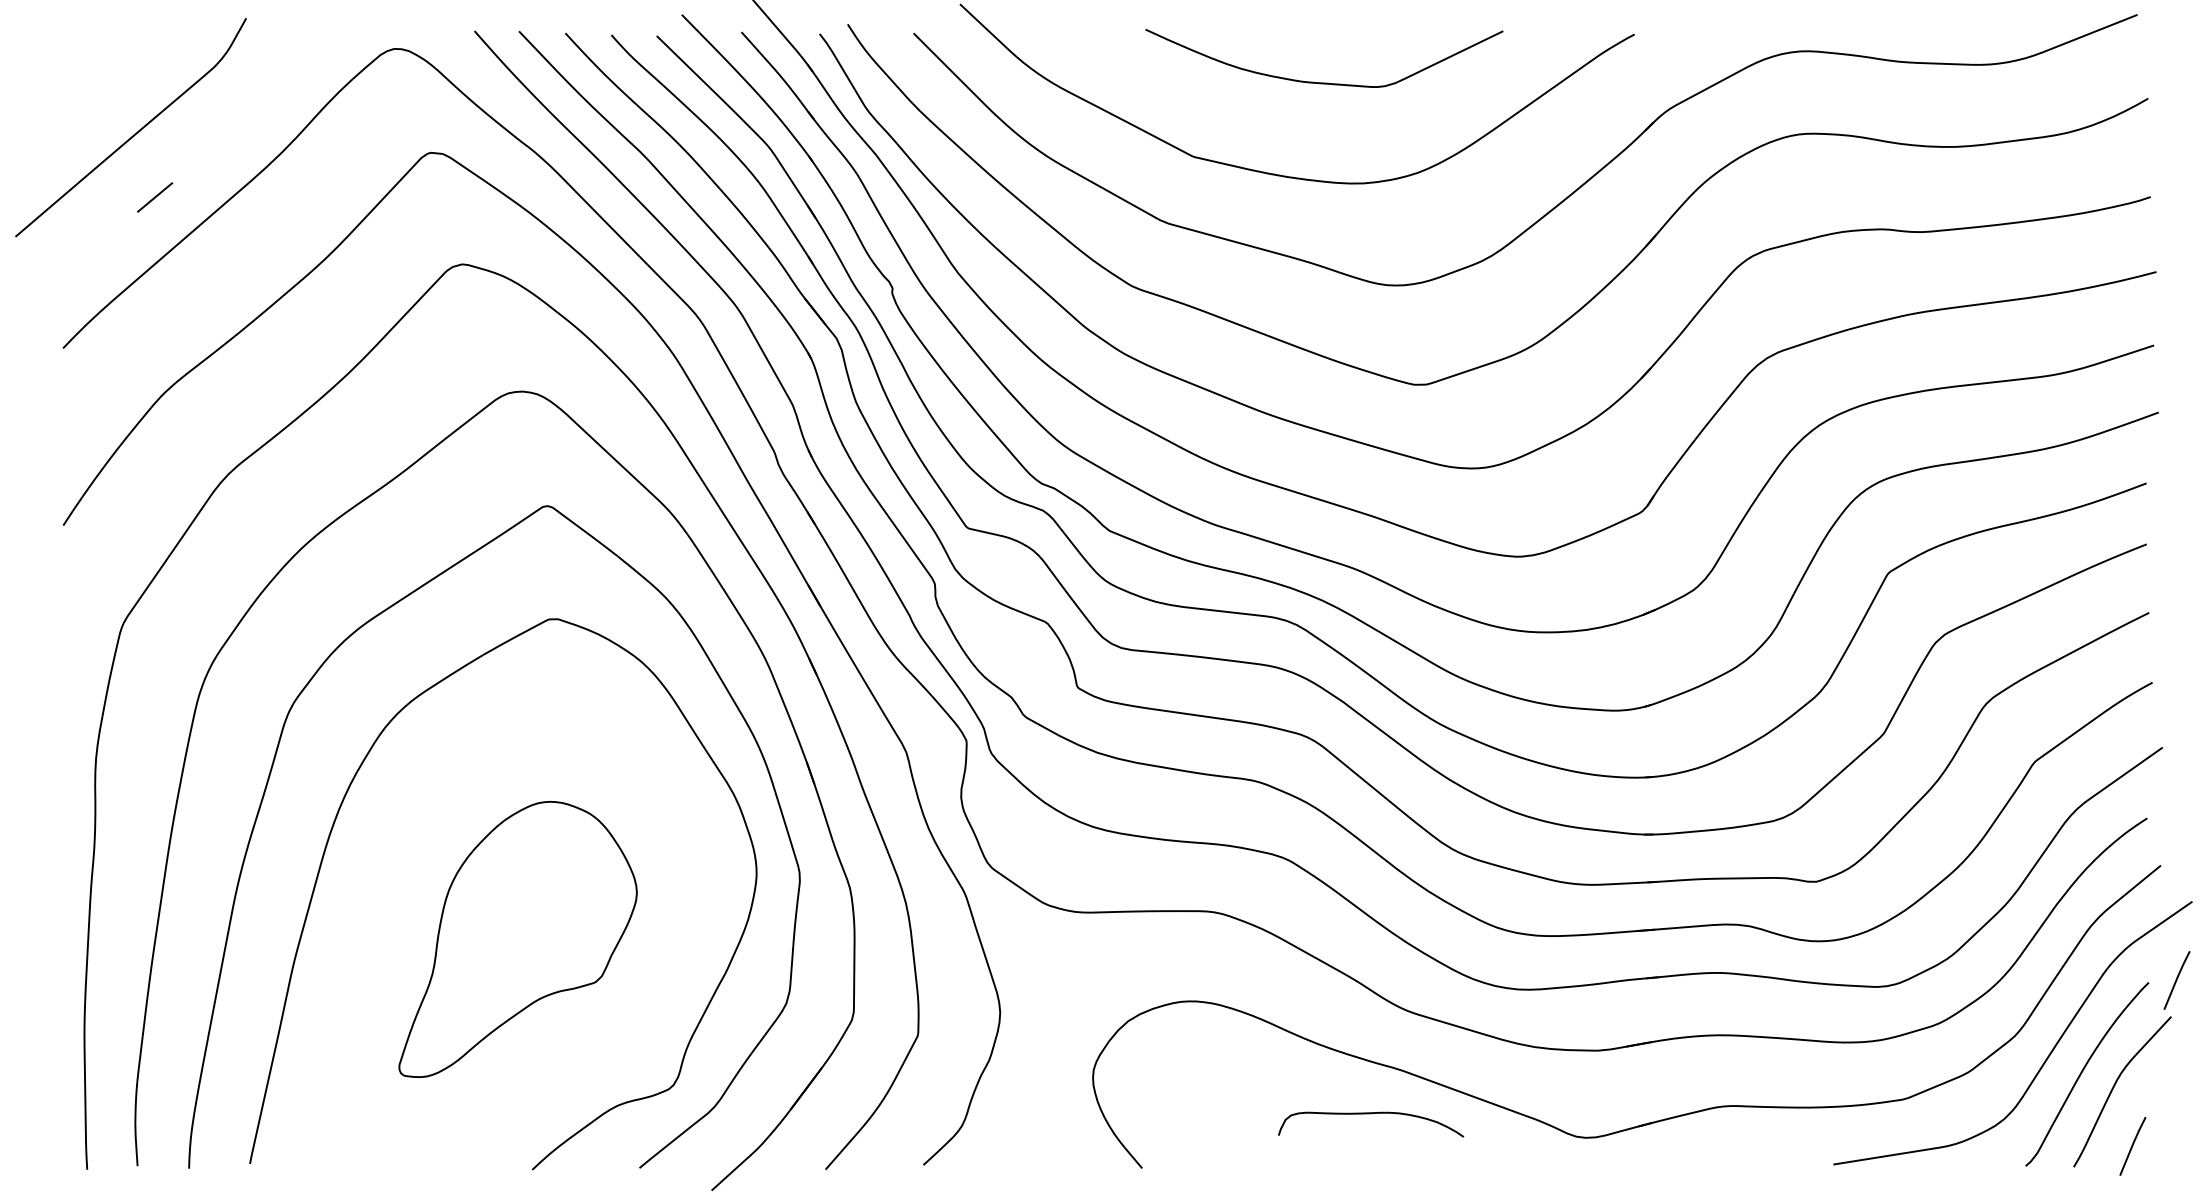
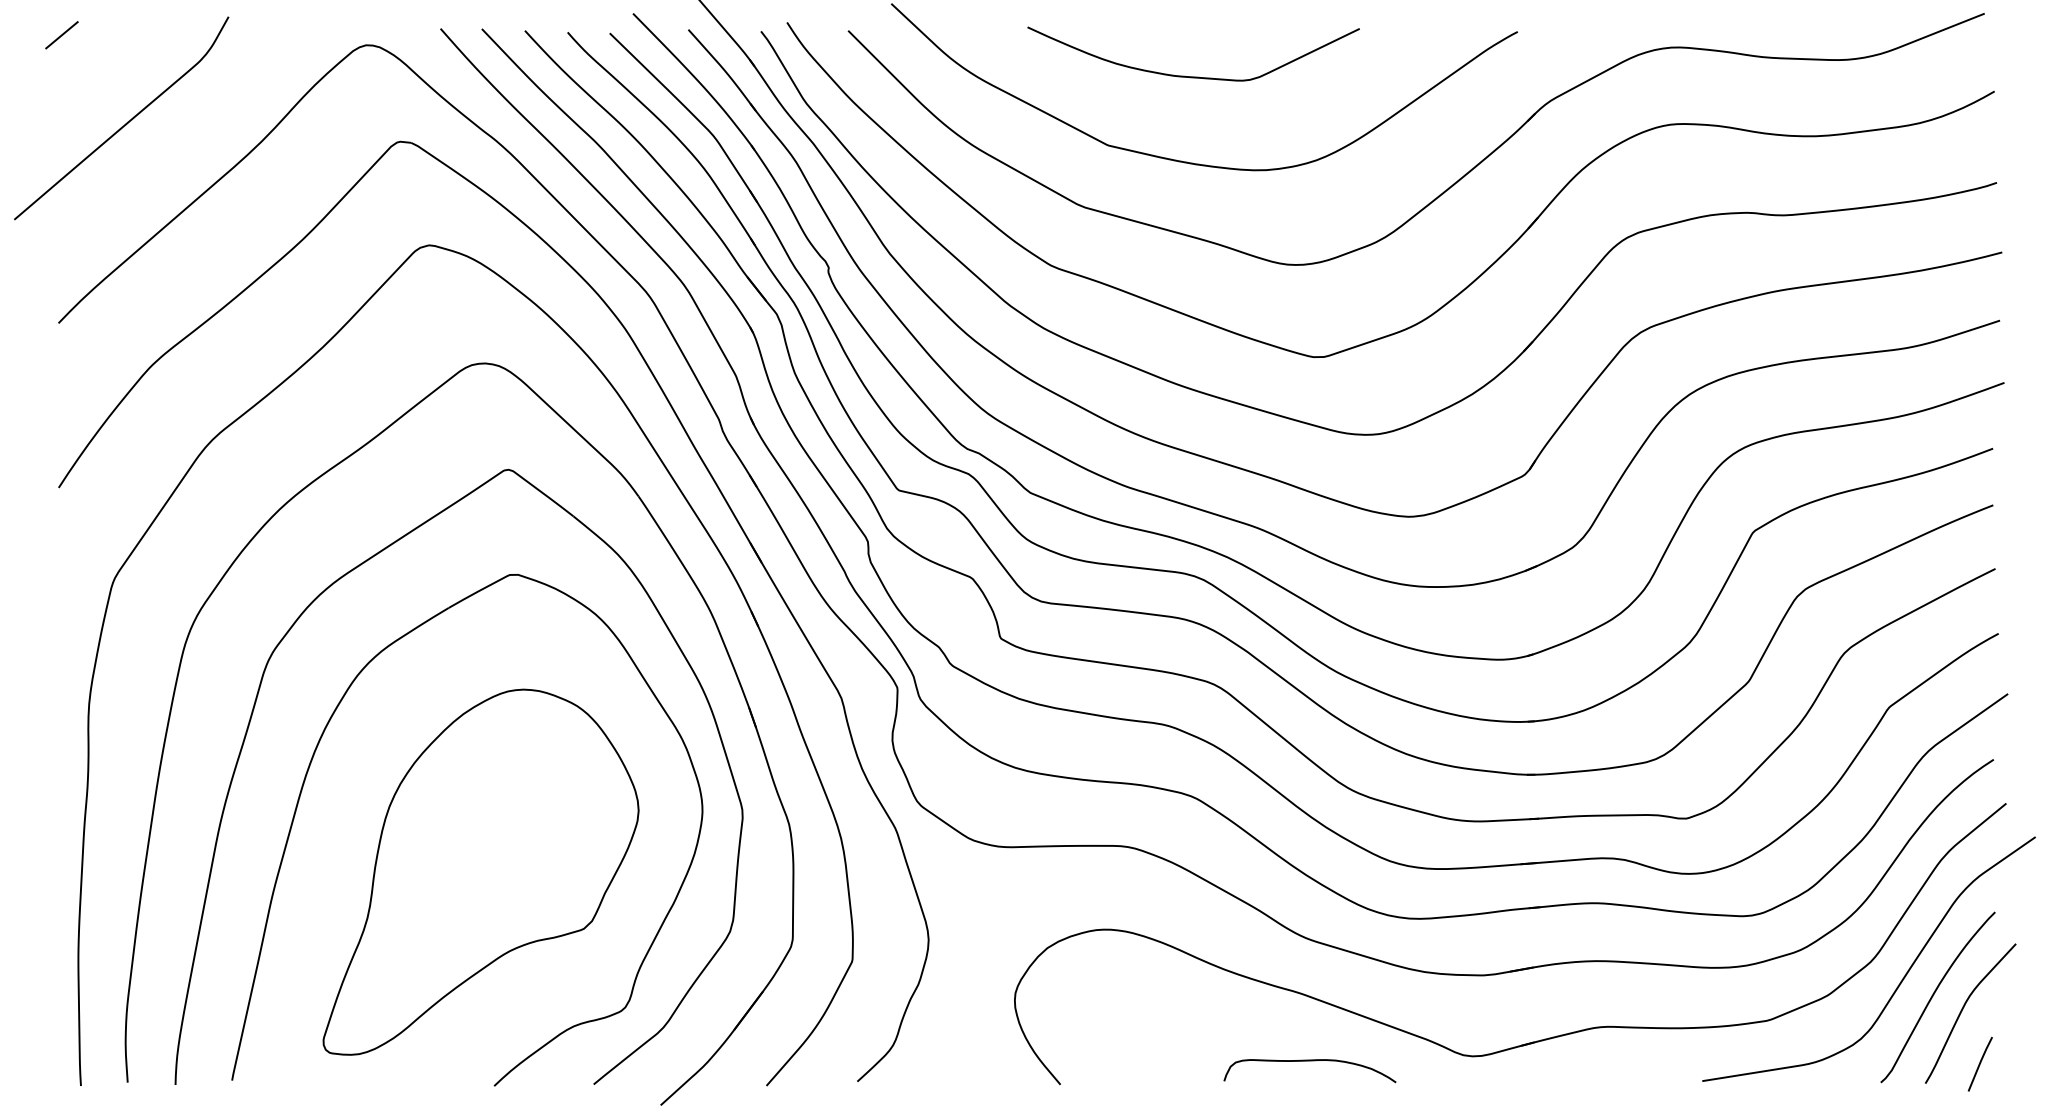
curve: (1324, 82) -> (1193, 76), moved
line: (154, 197) -> (61, 35), moved
part: (517, 938) -> (480, 871), size x1.43
line: (2176, 979) -> (2020, 909), removed
curve: (1370, 1114) -> (1309, 1061), moved

